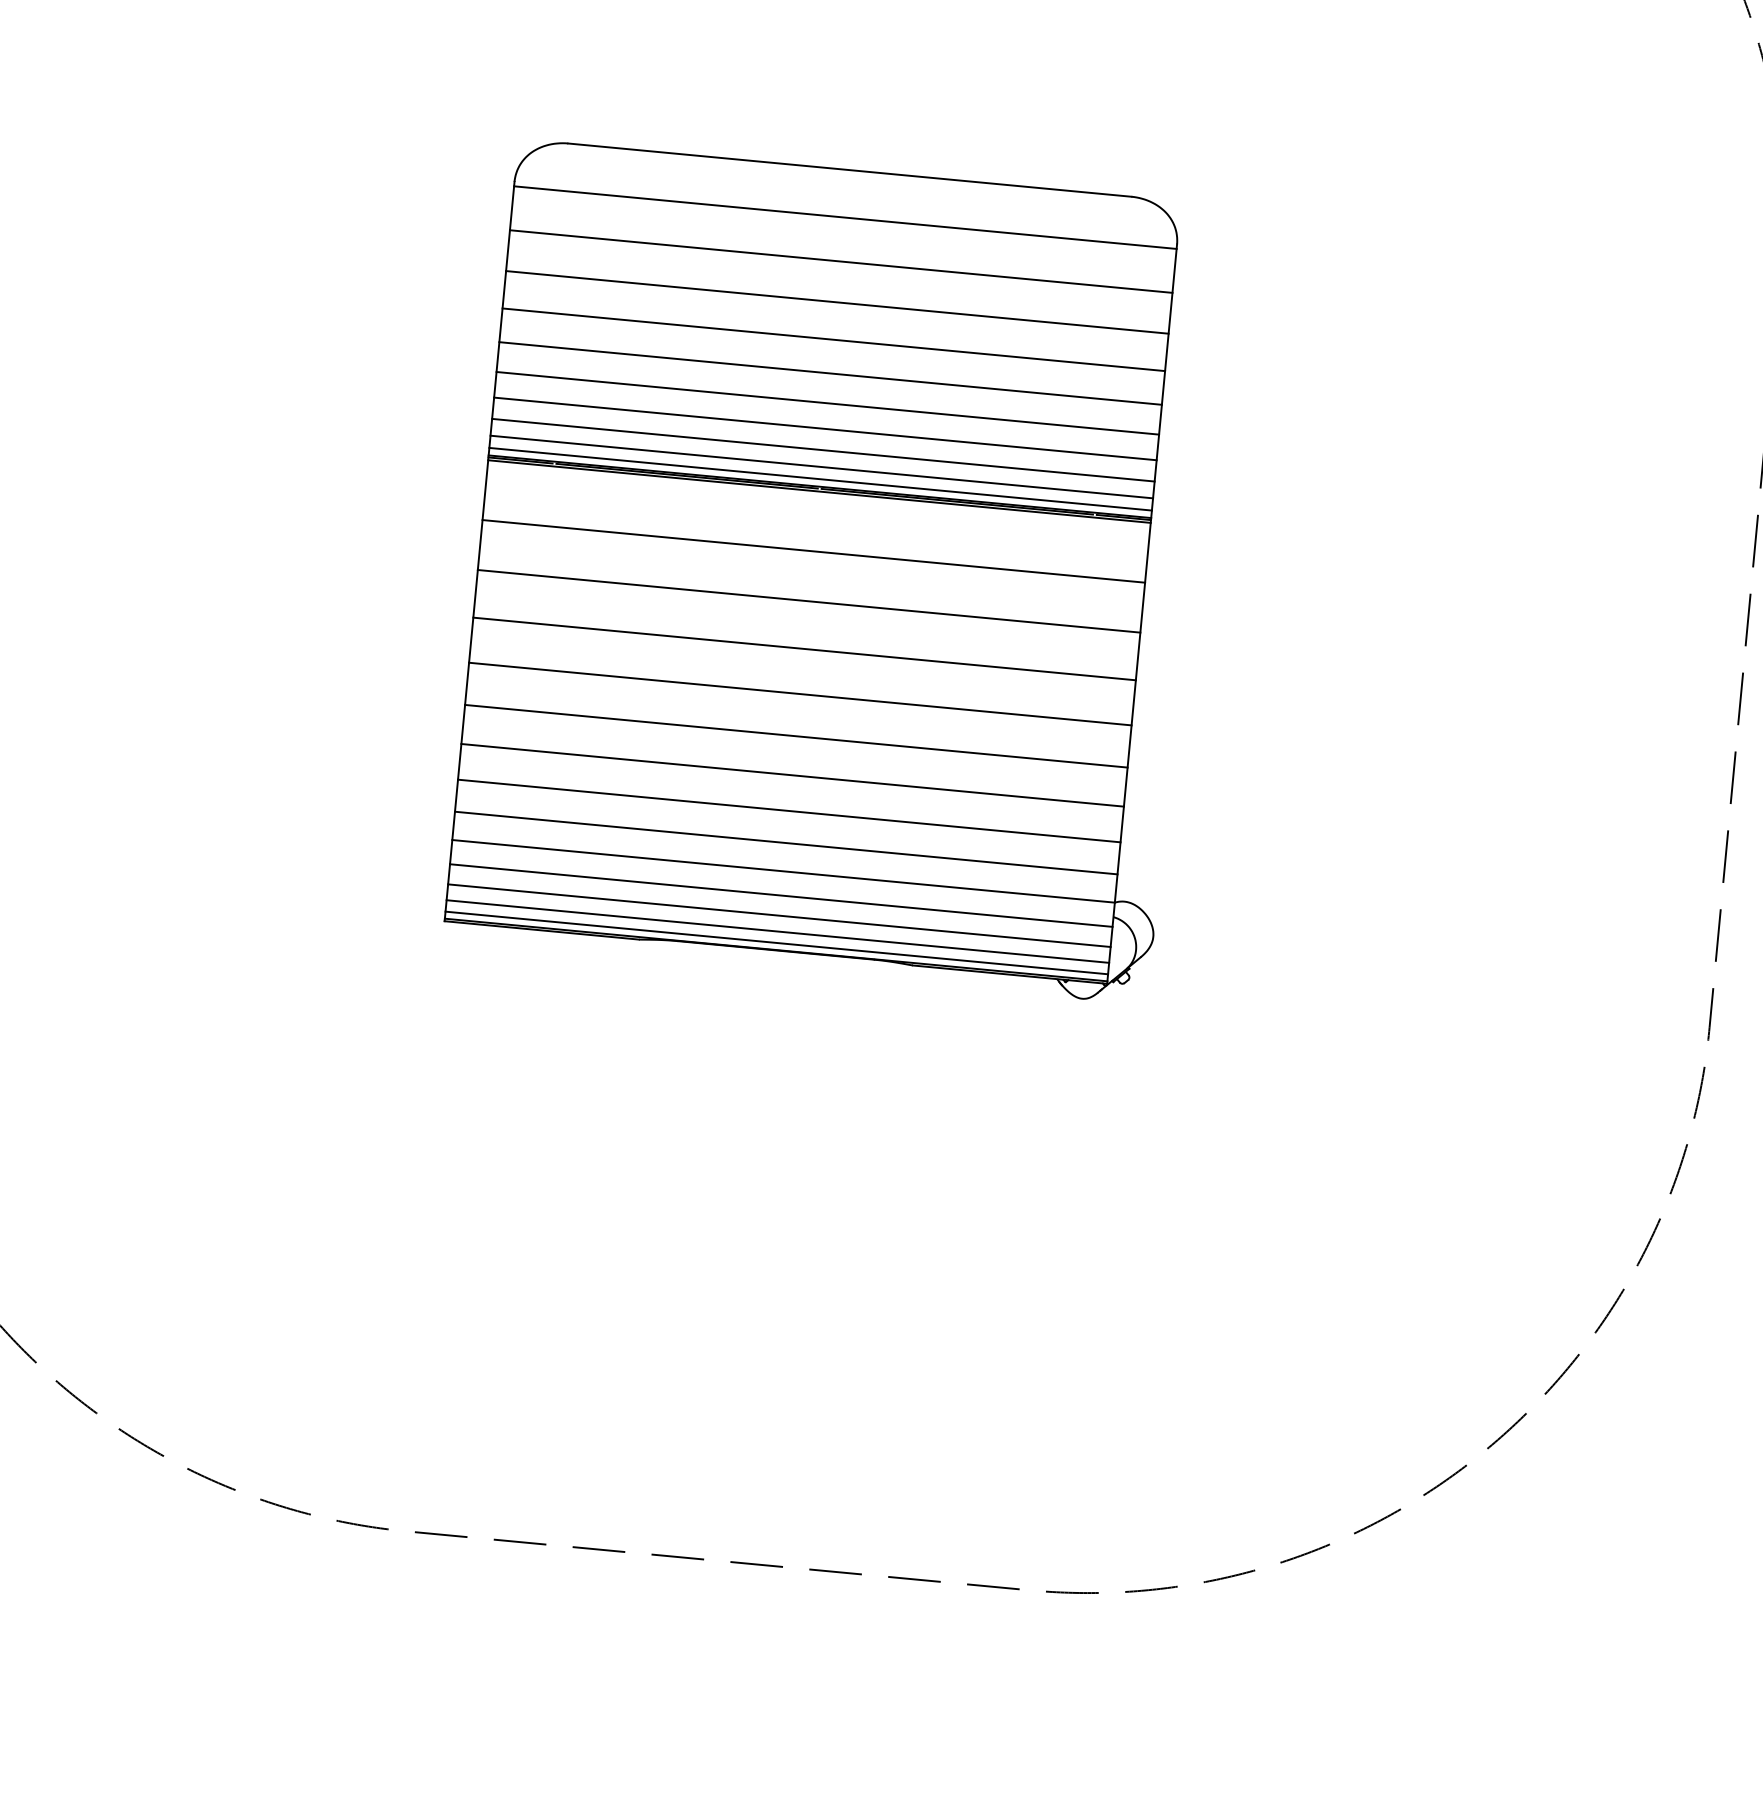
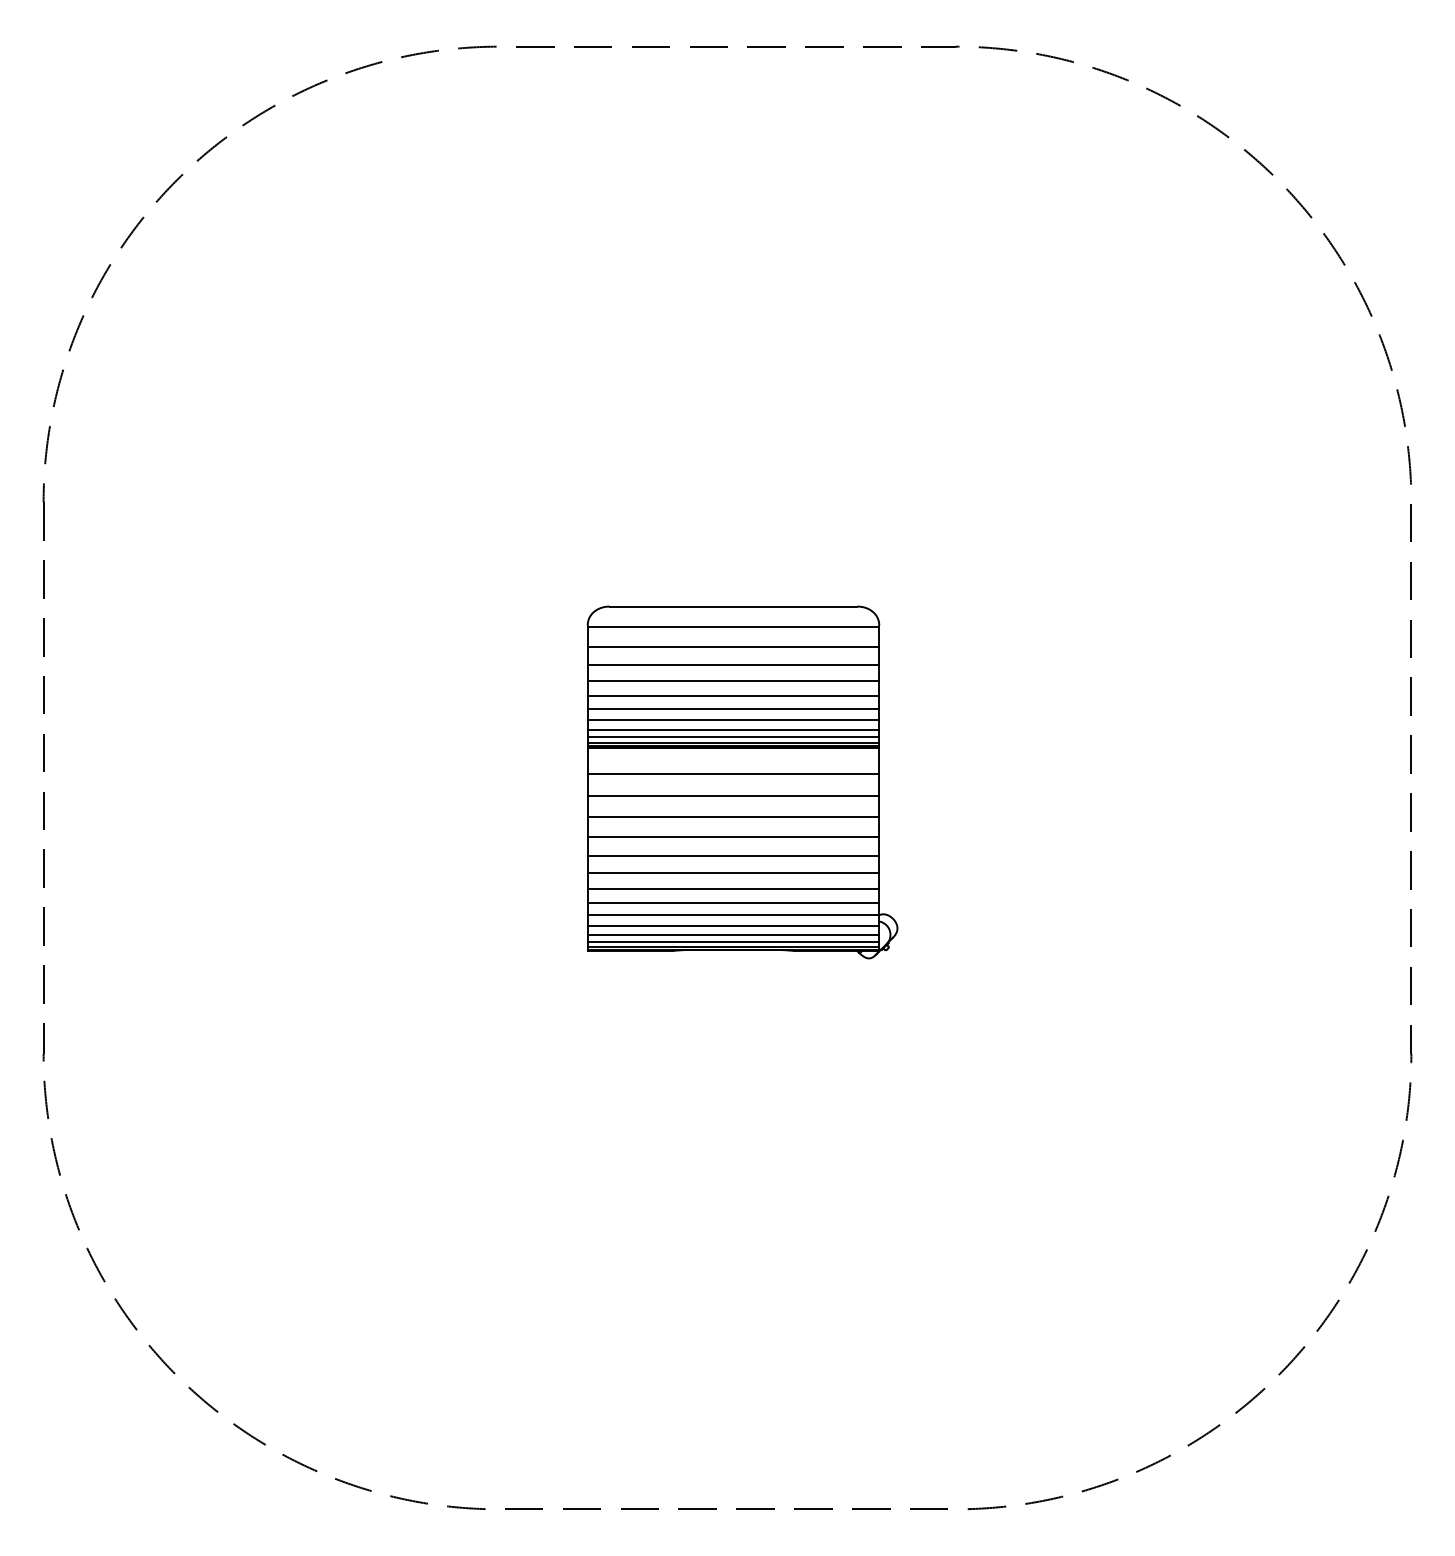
part: (832, 571) -> (742, 782), size x0.6

